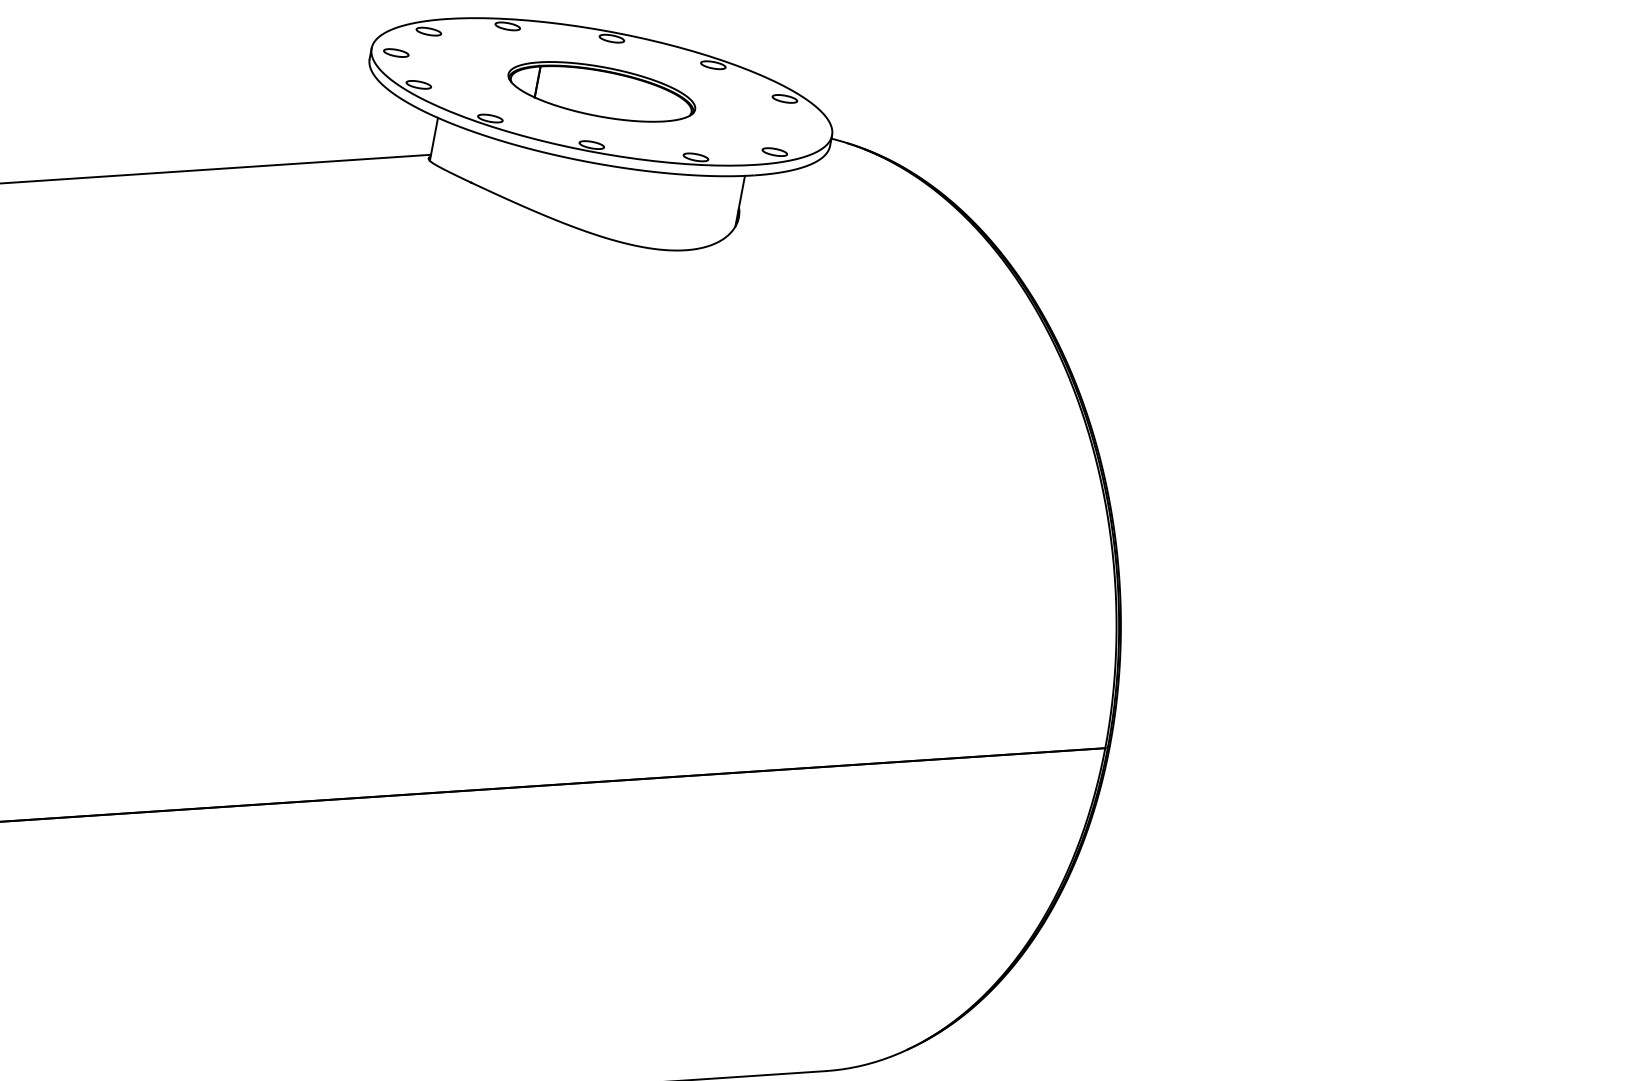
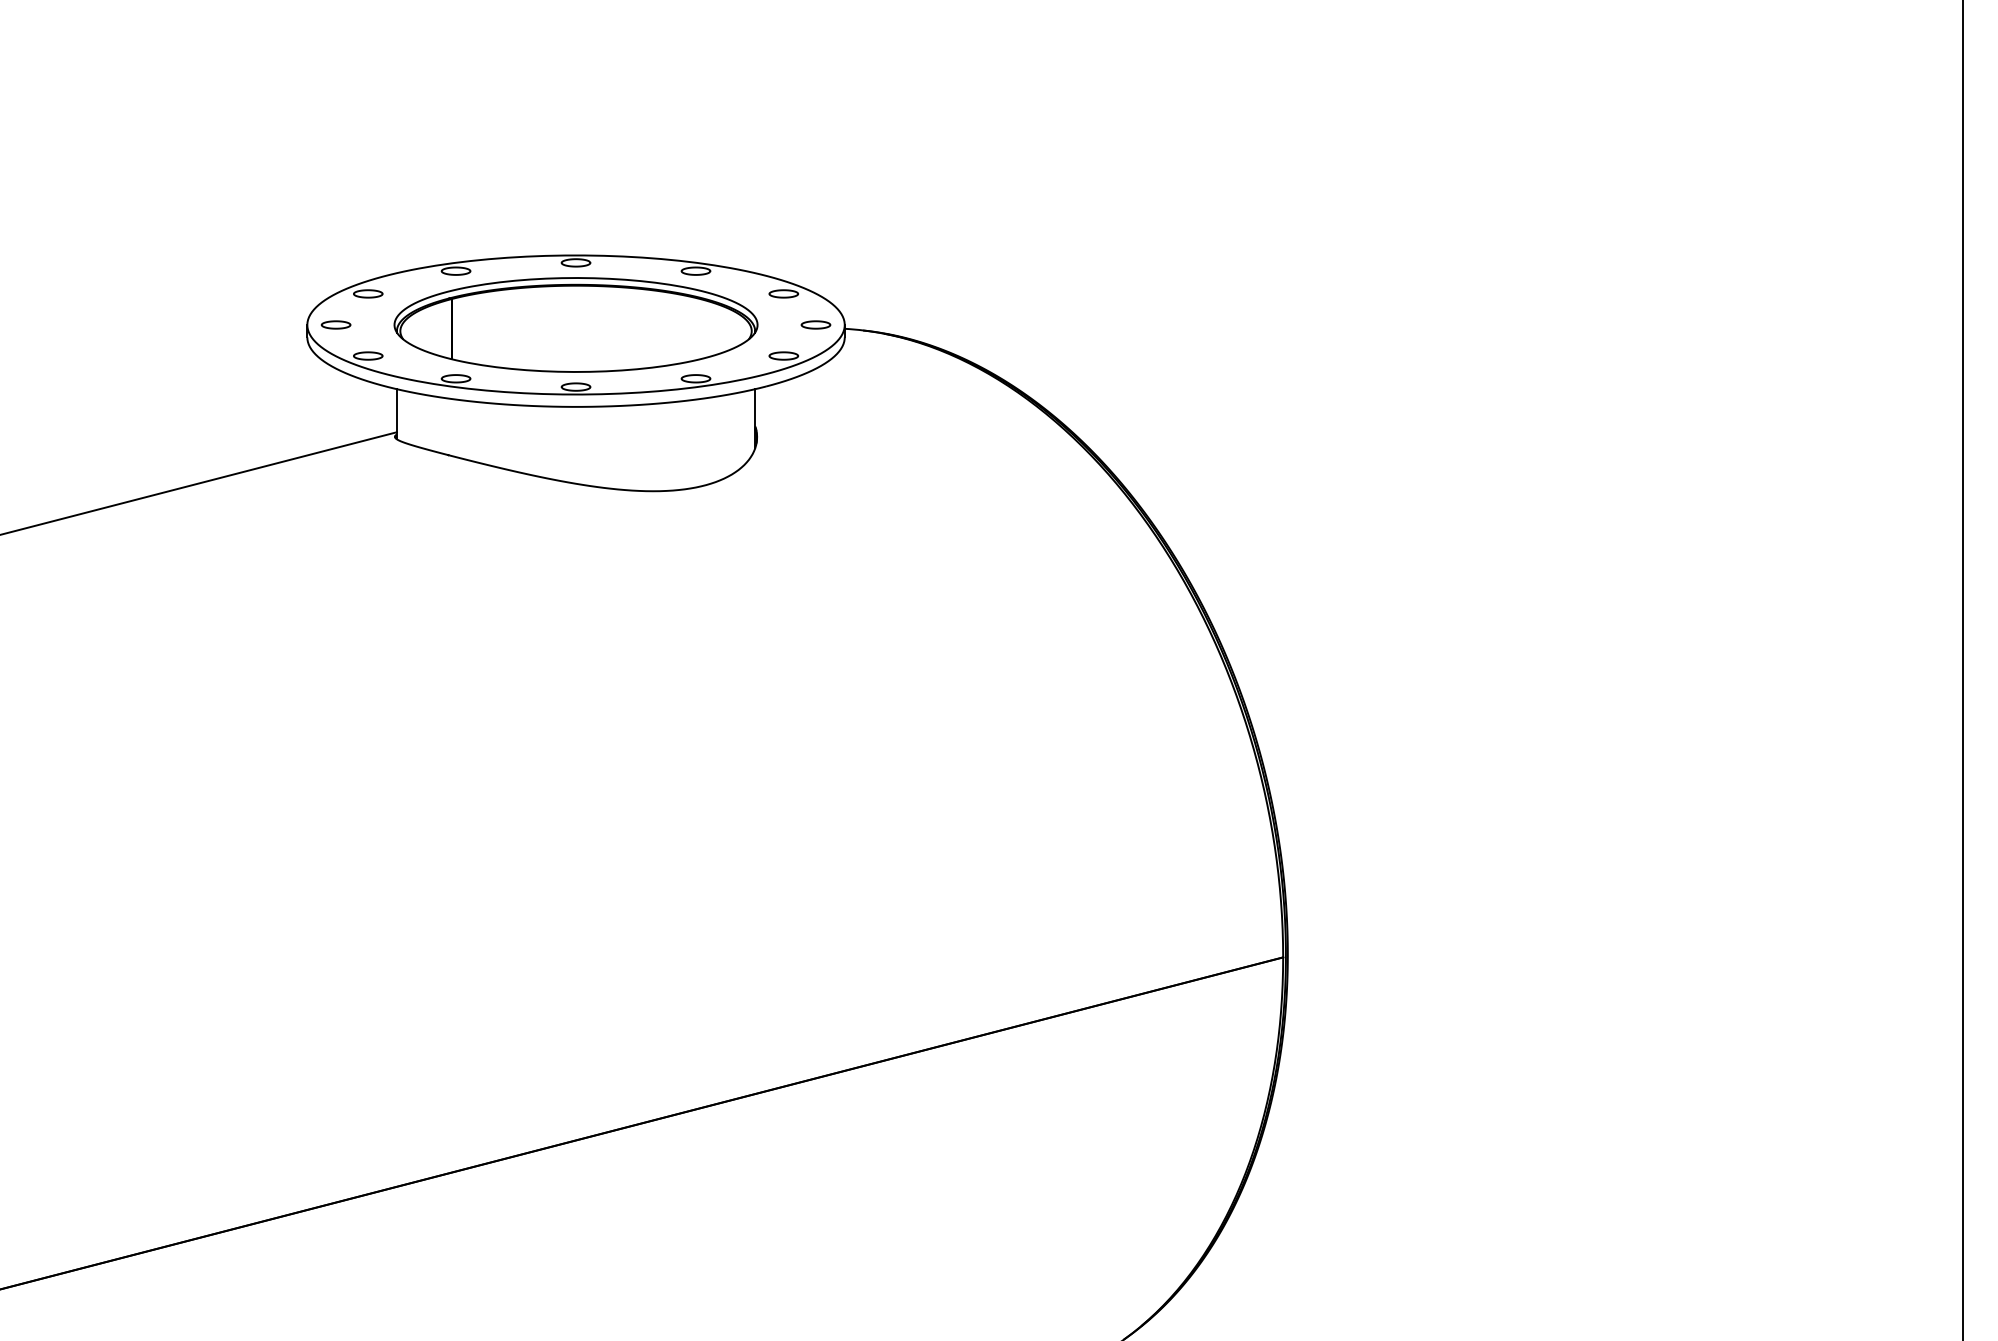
part: (601, 91) -> (575, 324), size x1.67
part: (807, 130) -> (815, 324), added

